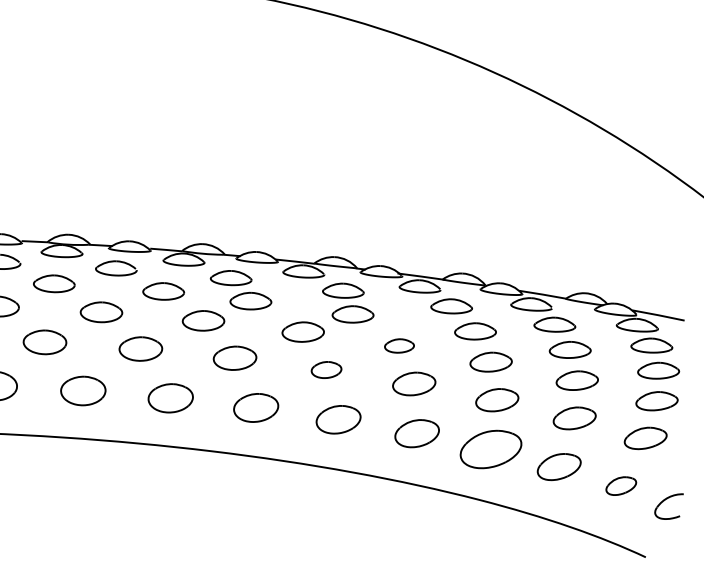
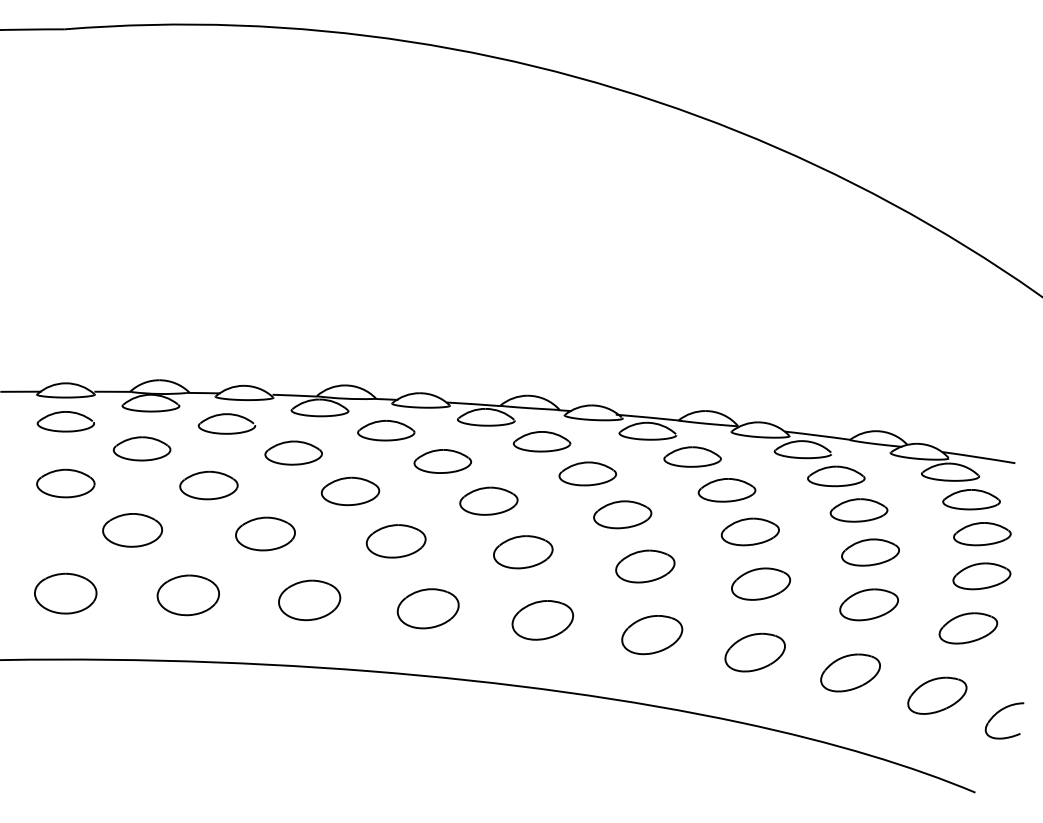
part: (250, 301) -> (442, 461), moved
part: (352, 314) -> (587, 473), moved
part: (399, 345) -> (622, 514), size x1.43
part: (326, 370) -> (523, 552), size x1.43
part: (490, 449) -> (754, 652), size x0.71
part: (621, 486) -> (937, 695), size x1.43

